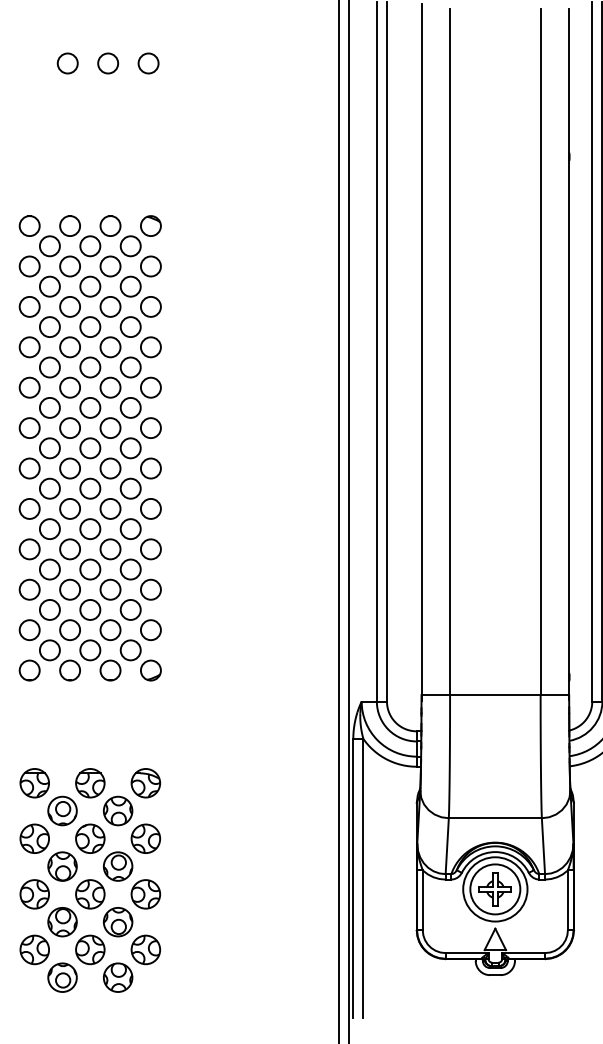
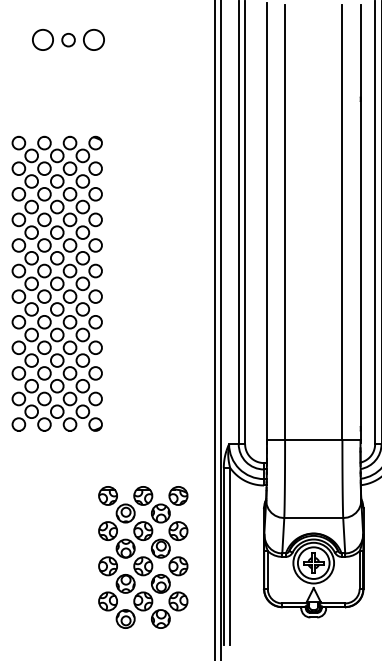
circle: (66, 64) -> (42, 40), size x1.6
circle: (149, 64) -> (94, 40), size x1.6
part: (90, 880) -> (143, 557), moved

